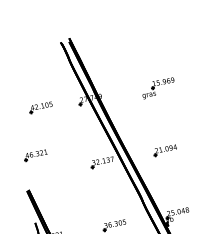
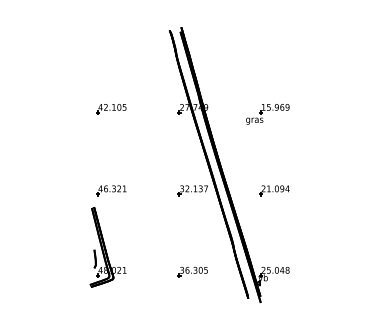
part: (158, 88) -> (267, 114), moved
part: (41, 107) -> (111, 109), moved
part: (35, 155) -> (111, 190), moved

